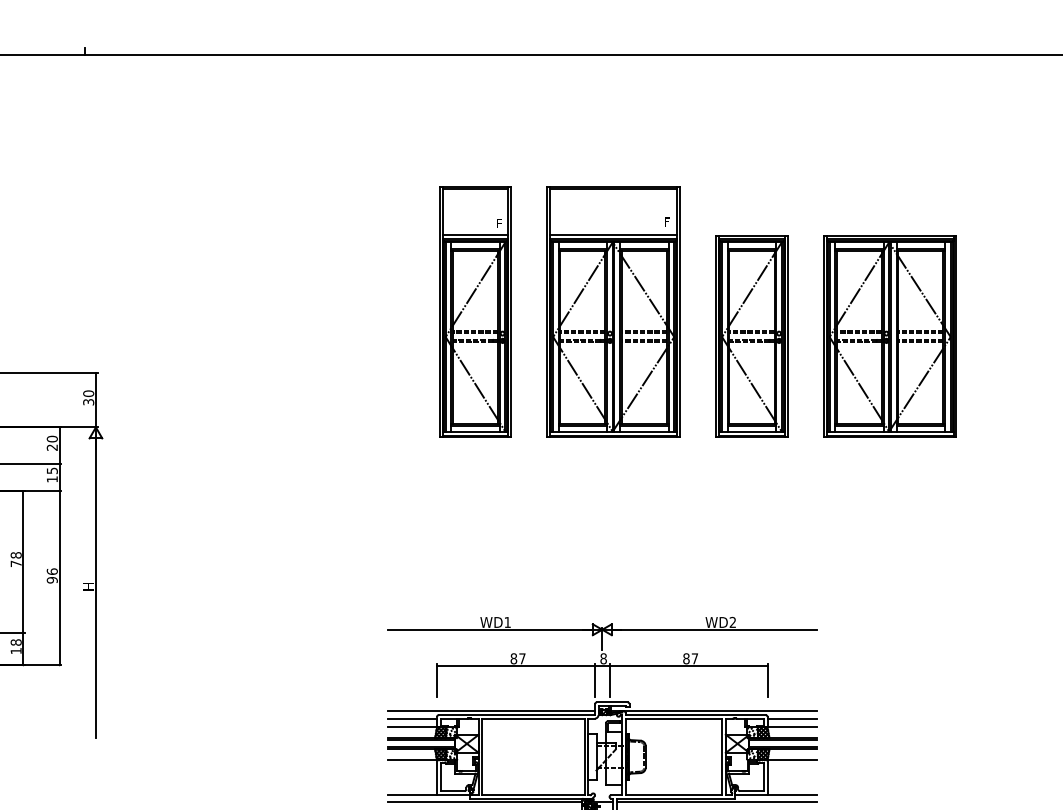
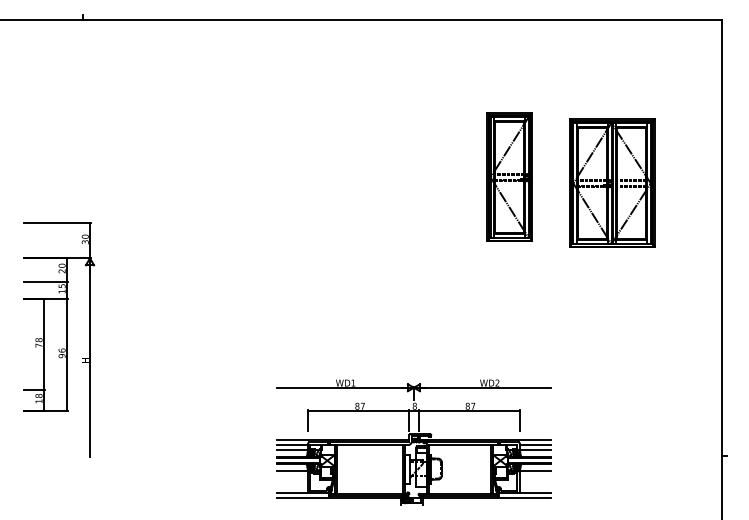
part: (474, 310) -> (332, 183), removed
part: (614, 310) -> (421, 183), removed
part: (751, 335) -> (509, 176), moved
part: (890, 335) -> (612, 182), moved

